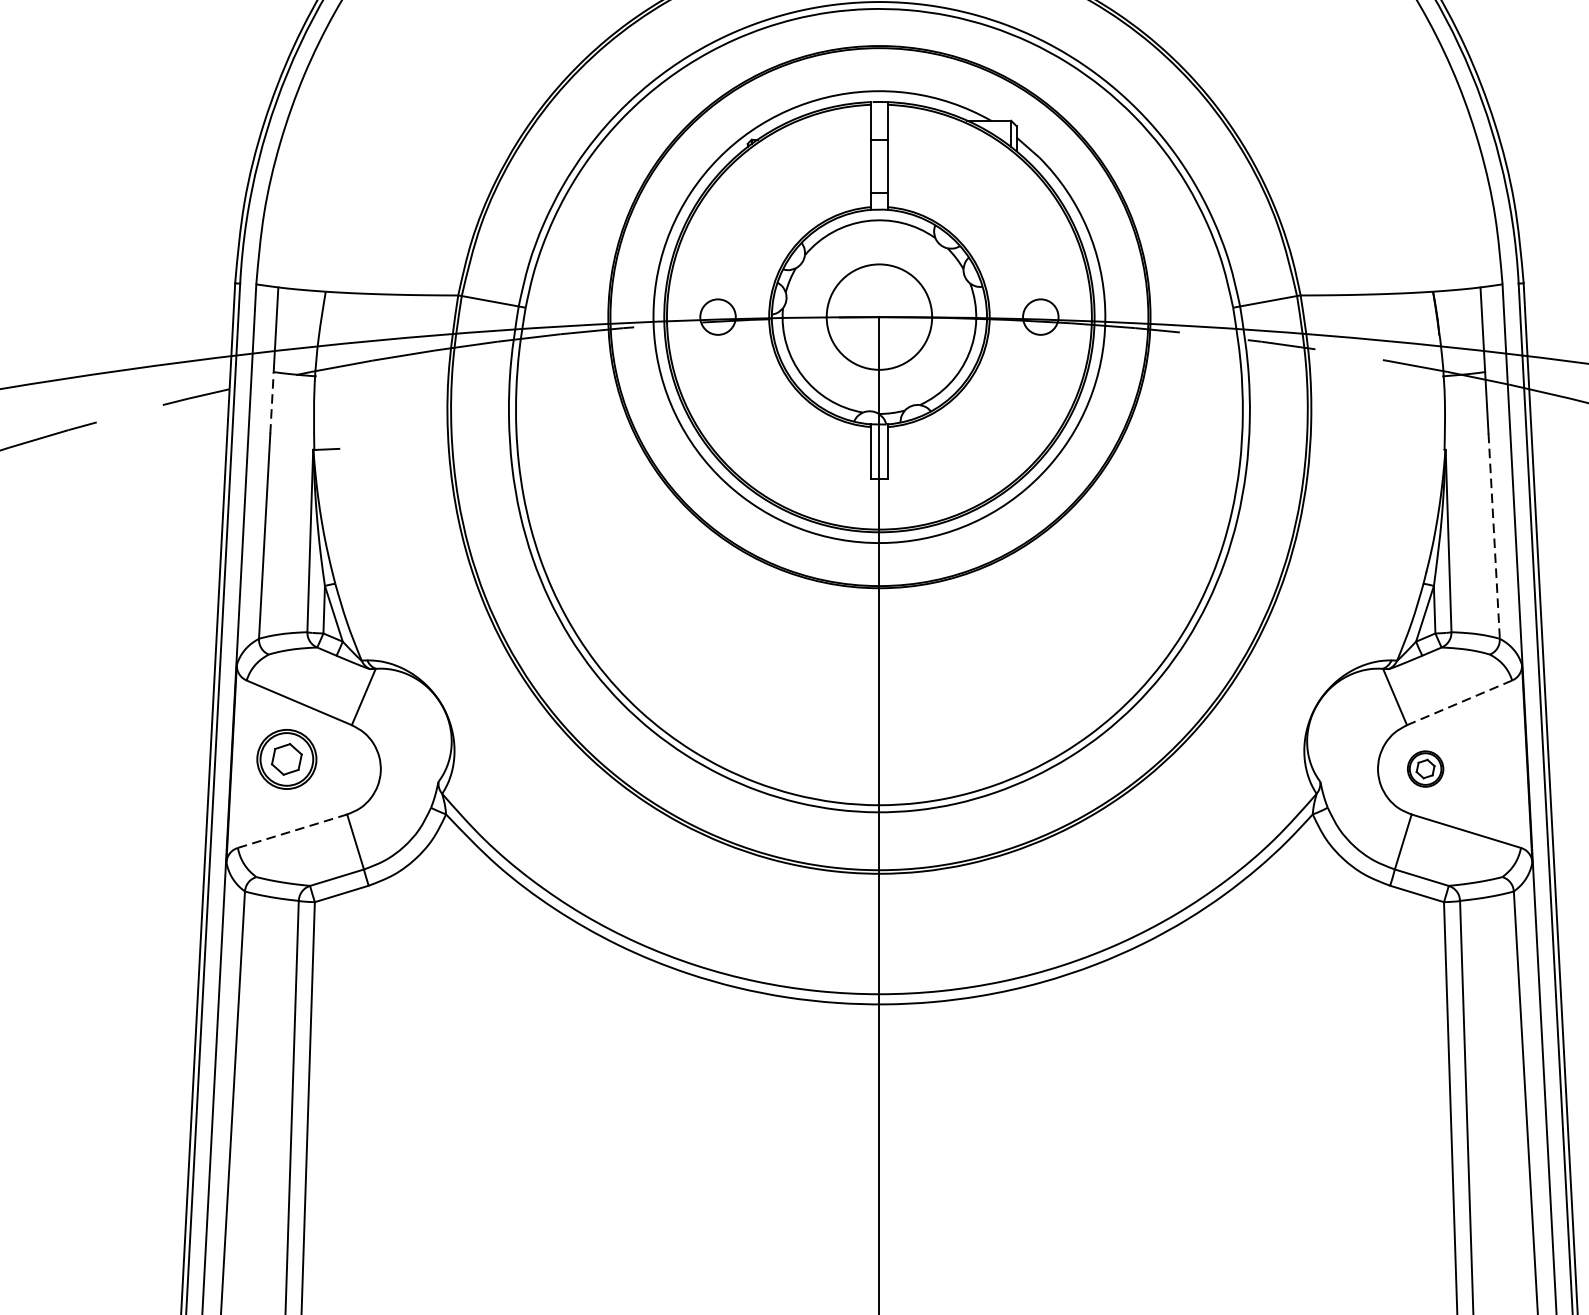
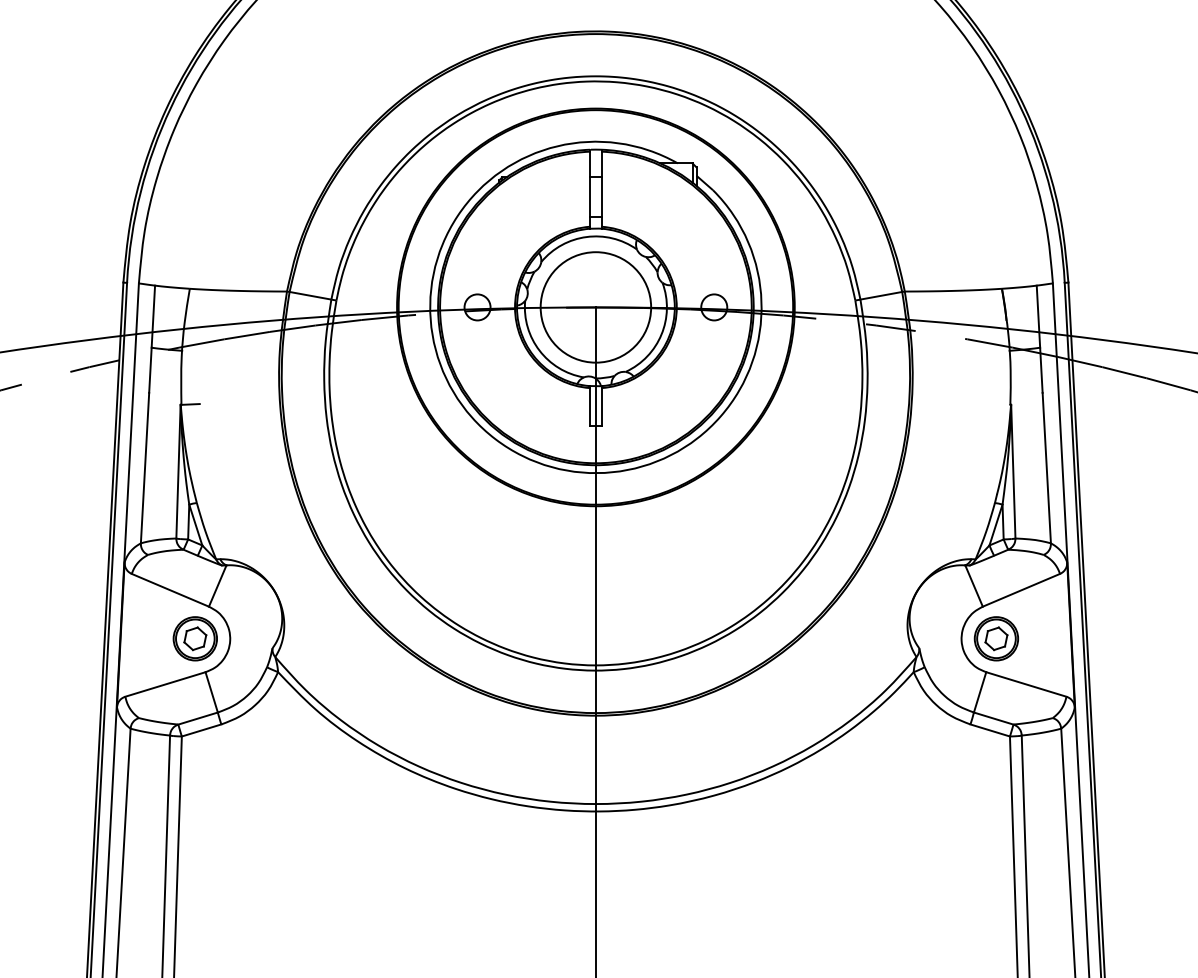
circle: (878, 317) -> (595, 307), size x1.43
line: (272, 403) -> (150, 370), dashed -> solid
line: (1493, 536) -> (1046, 468), dashed -> solid
line: (1459, 703) -> (1021, 590), dashed -> solid
part: (285, 758) -> (194, 638), moved
part: (1425, 768) -> (996, 638), size x1.67
line: (292, 831) -> (165, 684), dashed -> solid

